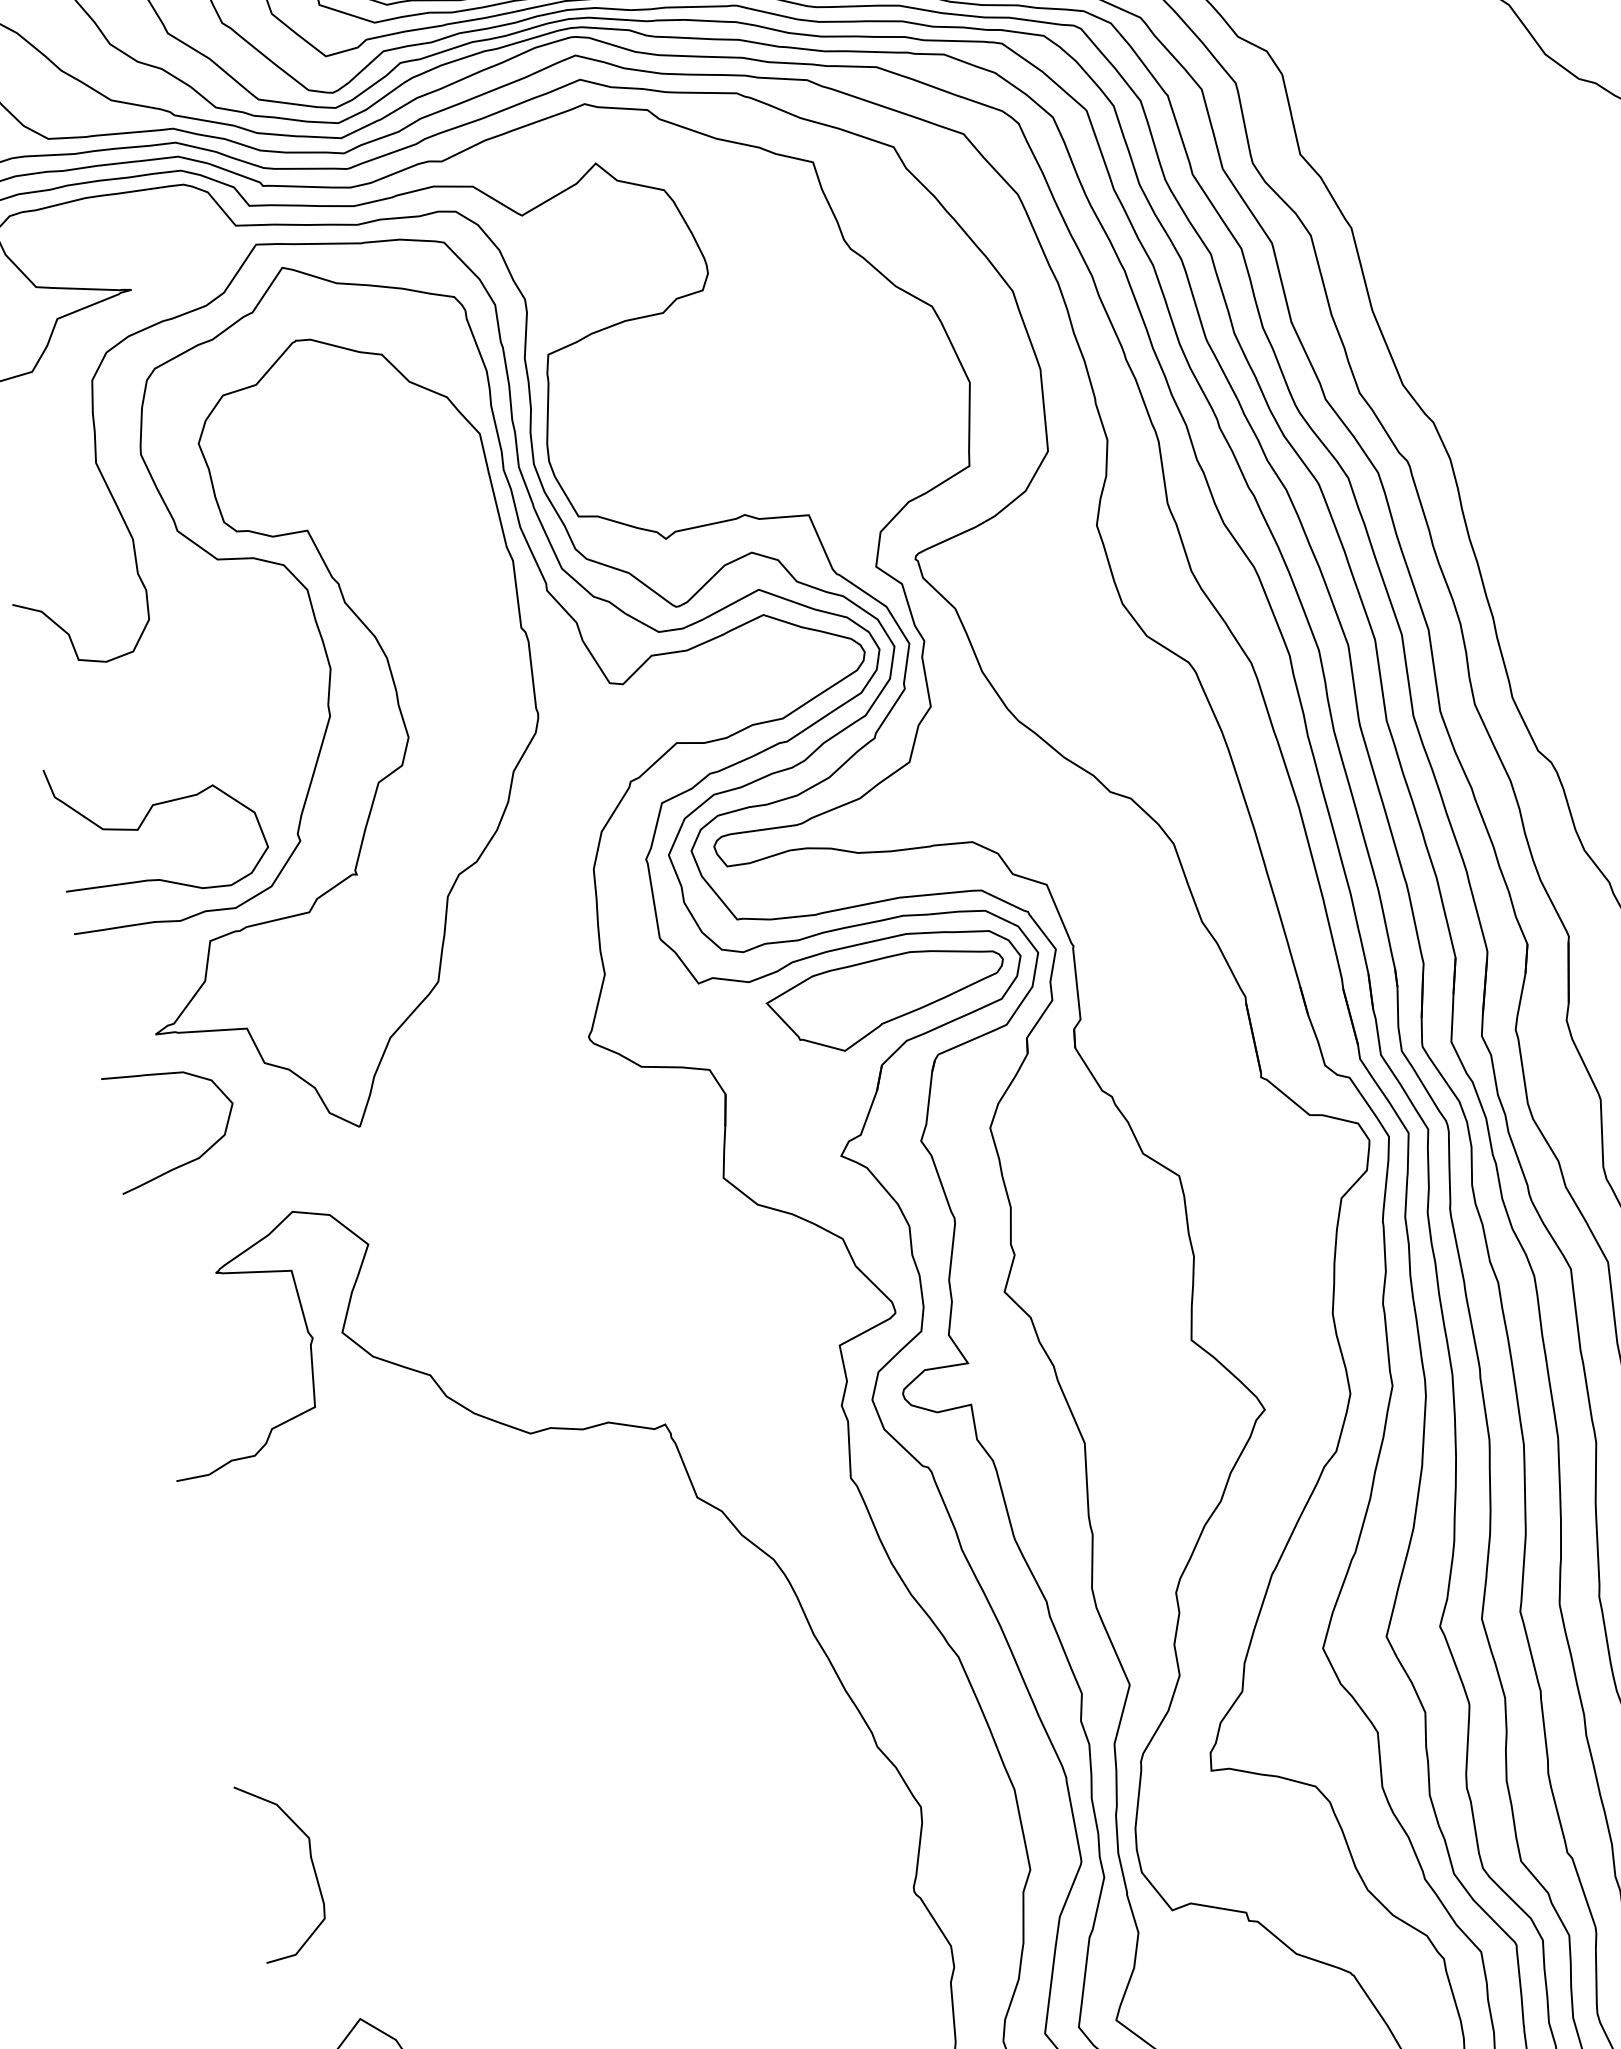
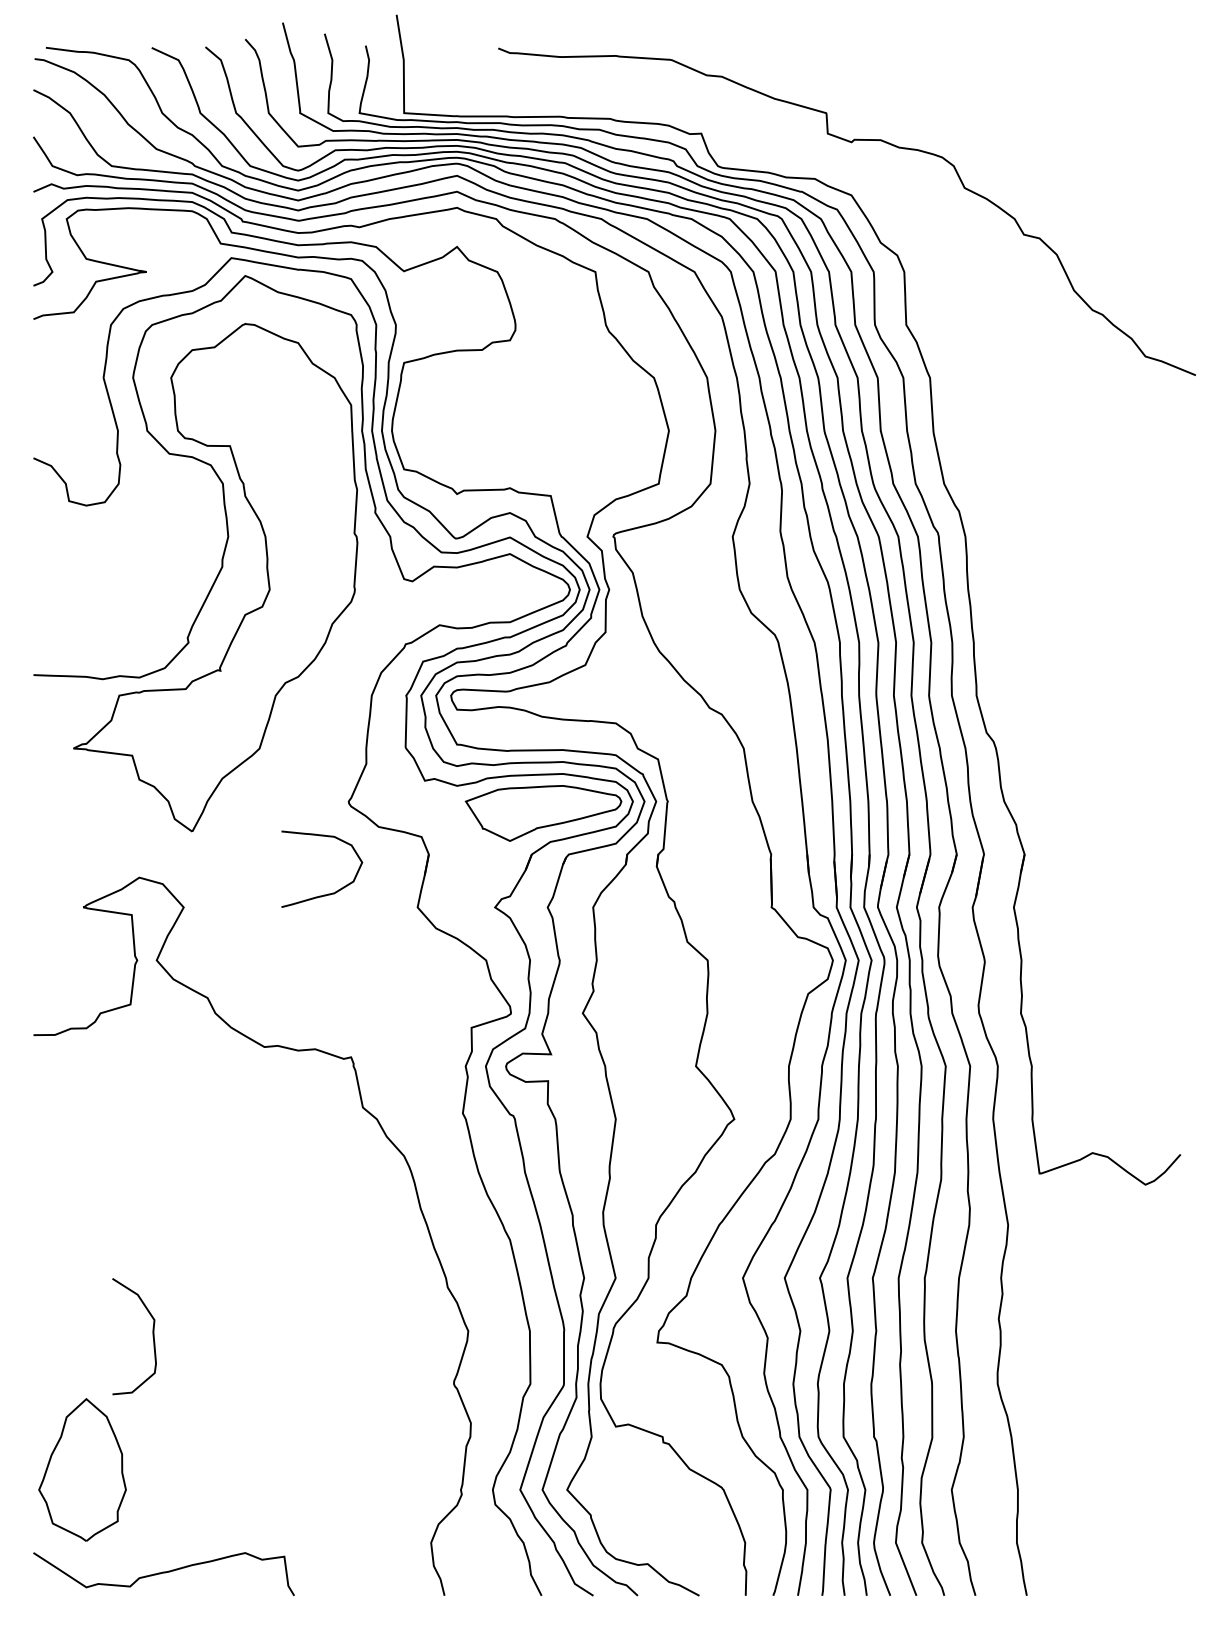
curve: (147, 815) -> (94, 608), removed
curve: (190, 1160) -> (328, 893), moved
curve: (310, 1863) -> (152, 1336), moved

